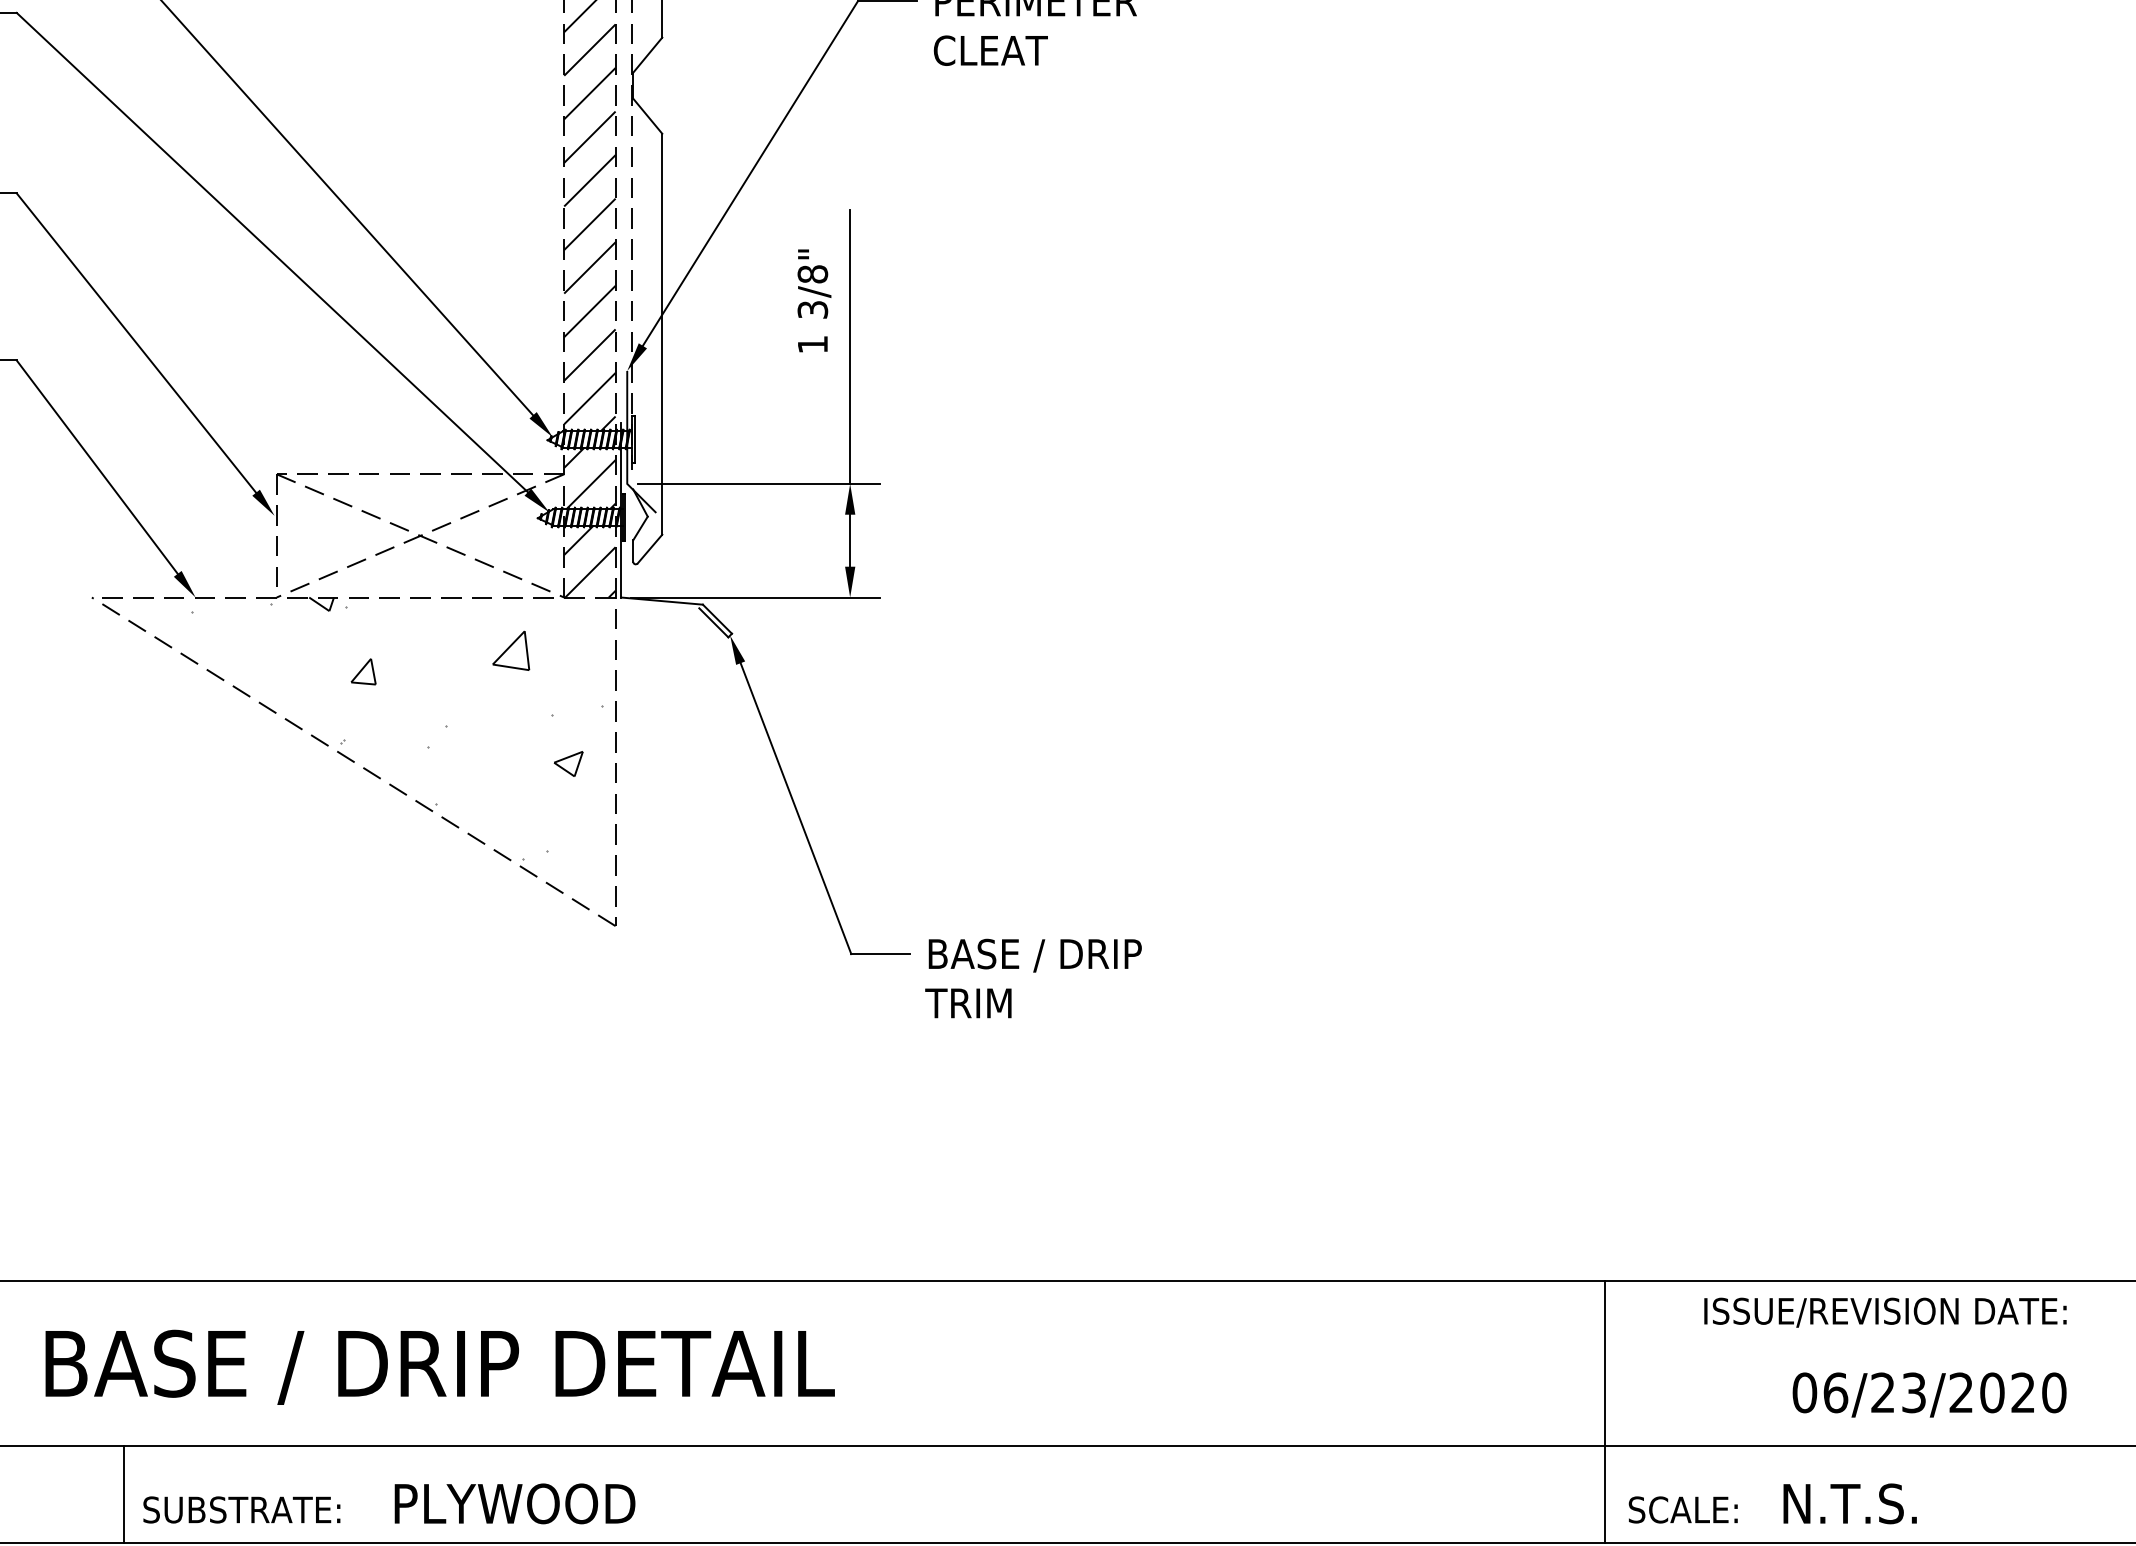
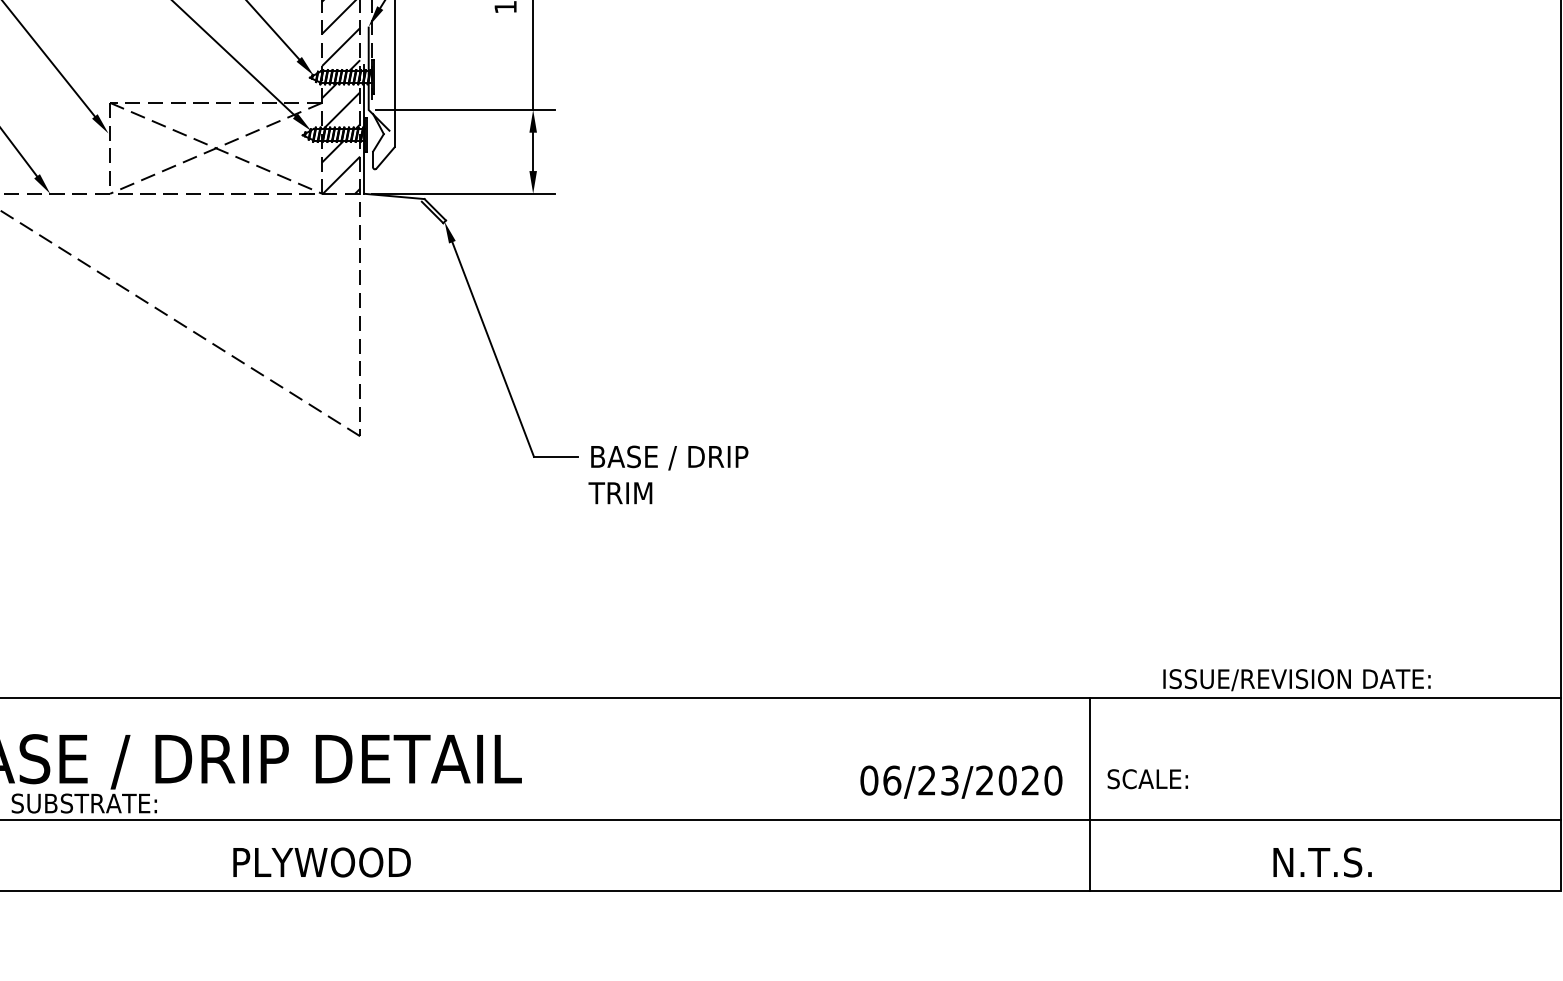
hatch: (397, 727) -> (199, 289), removed
text: (1885, 1312) -> (1297, 679), moved
text: (1929, 1394) -> (961, 781), moved
text: (514, 1503) -> (321, 862), moved
text: (1849, 1503) -> (1322, 862), moved
text: (241, 1509) -> (84, 803), moved
text: (1682, 1509) -> (1147, 778), moved

